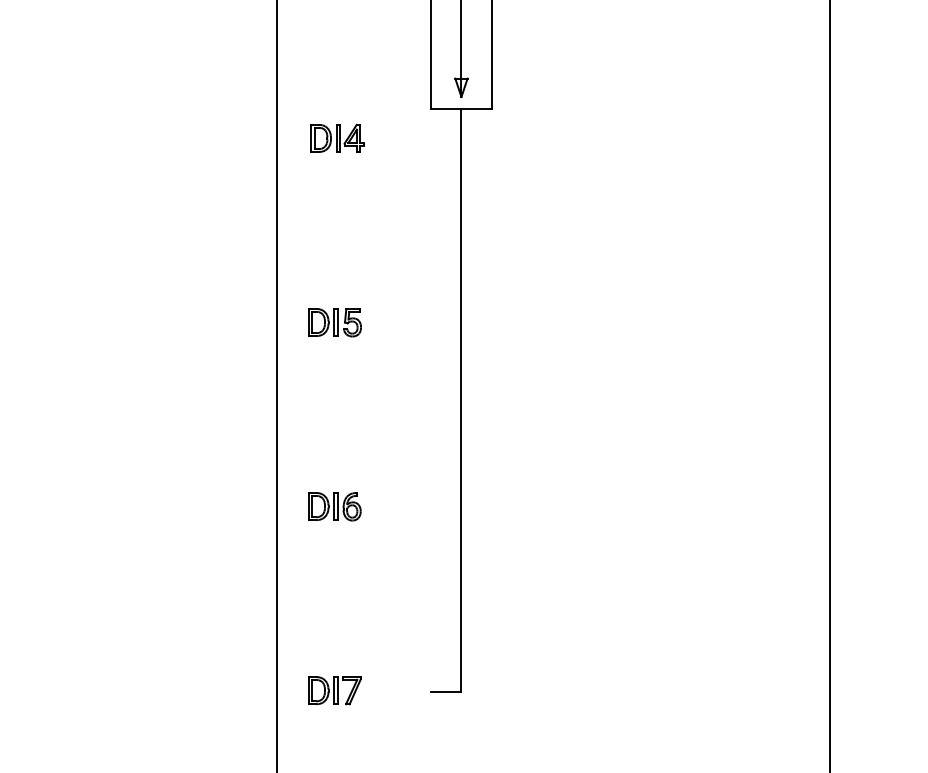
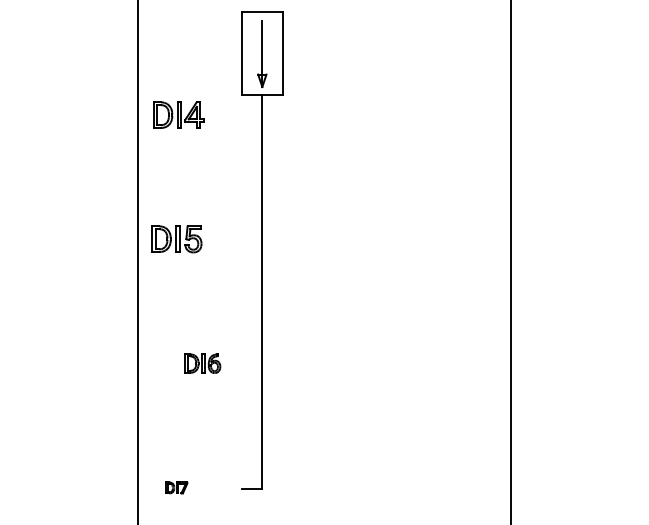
part: (337, 137) -> (178, 114), size x1.4
part: (334, 322) -> (176, 239), size x1.4
part: (334, 506) -> (202, 363), moved
part: (334, 690) -> (176, 487), size x0.6

